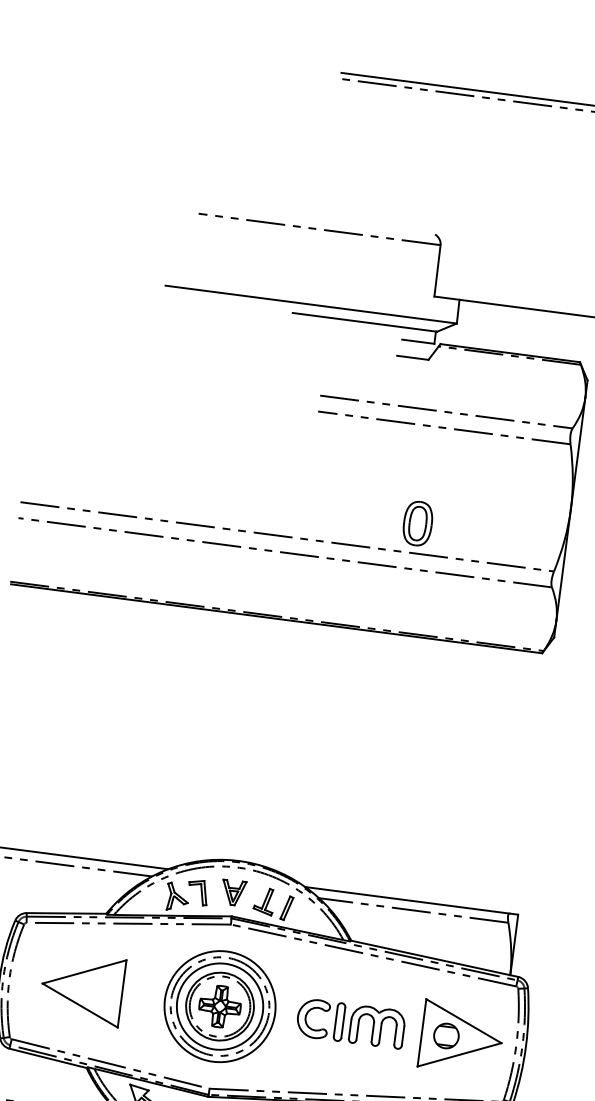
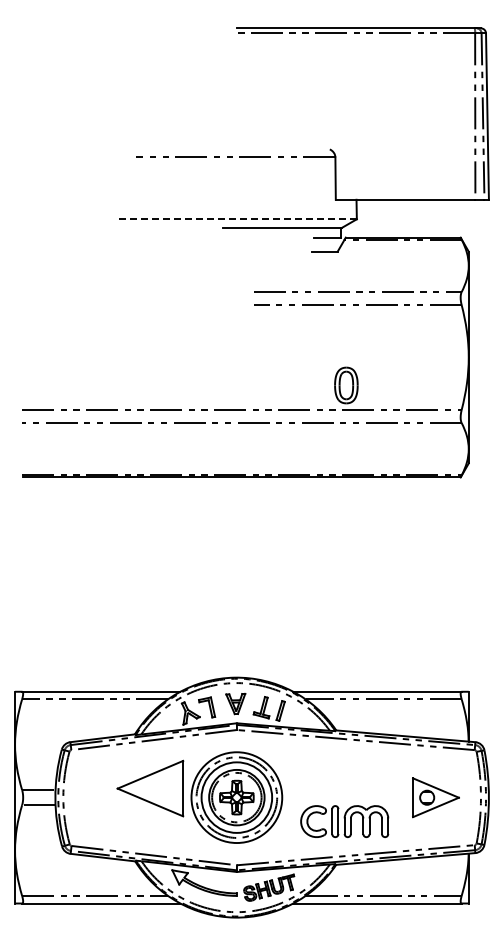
line: (310, 304) -> (236, 219), solid -> dashed
part: (82, 988) -> (150, 788), moved
part: (350, 1023) -> (344, 821), moved
part: (461, 1037) -> (435, 797), size x0.7

